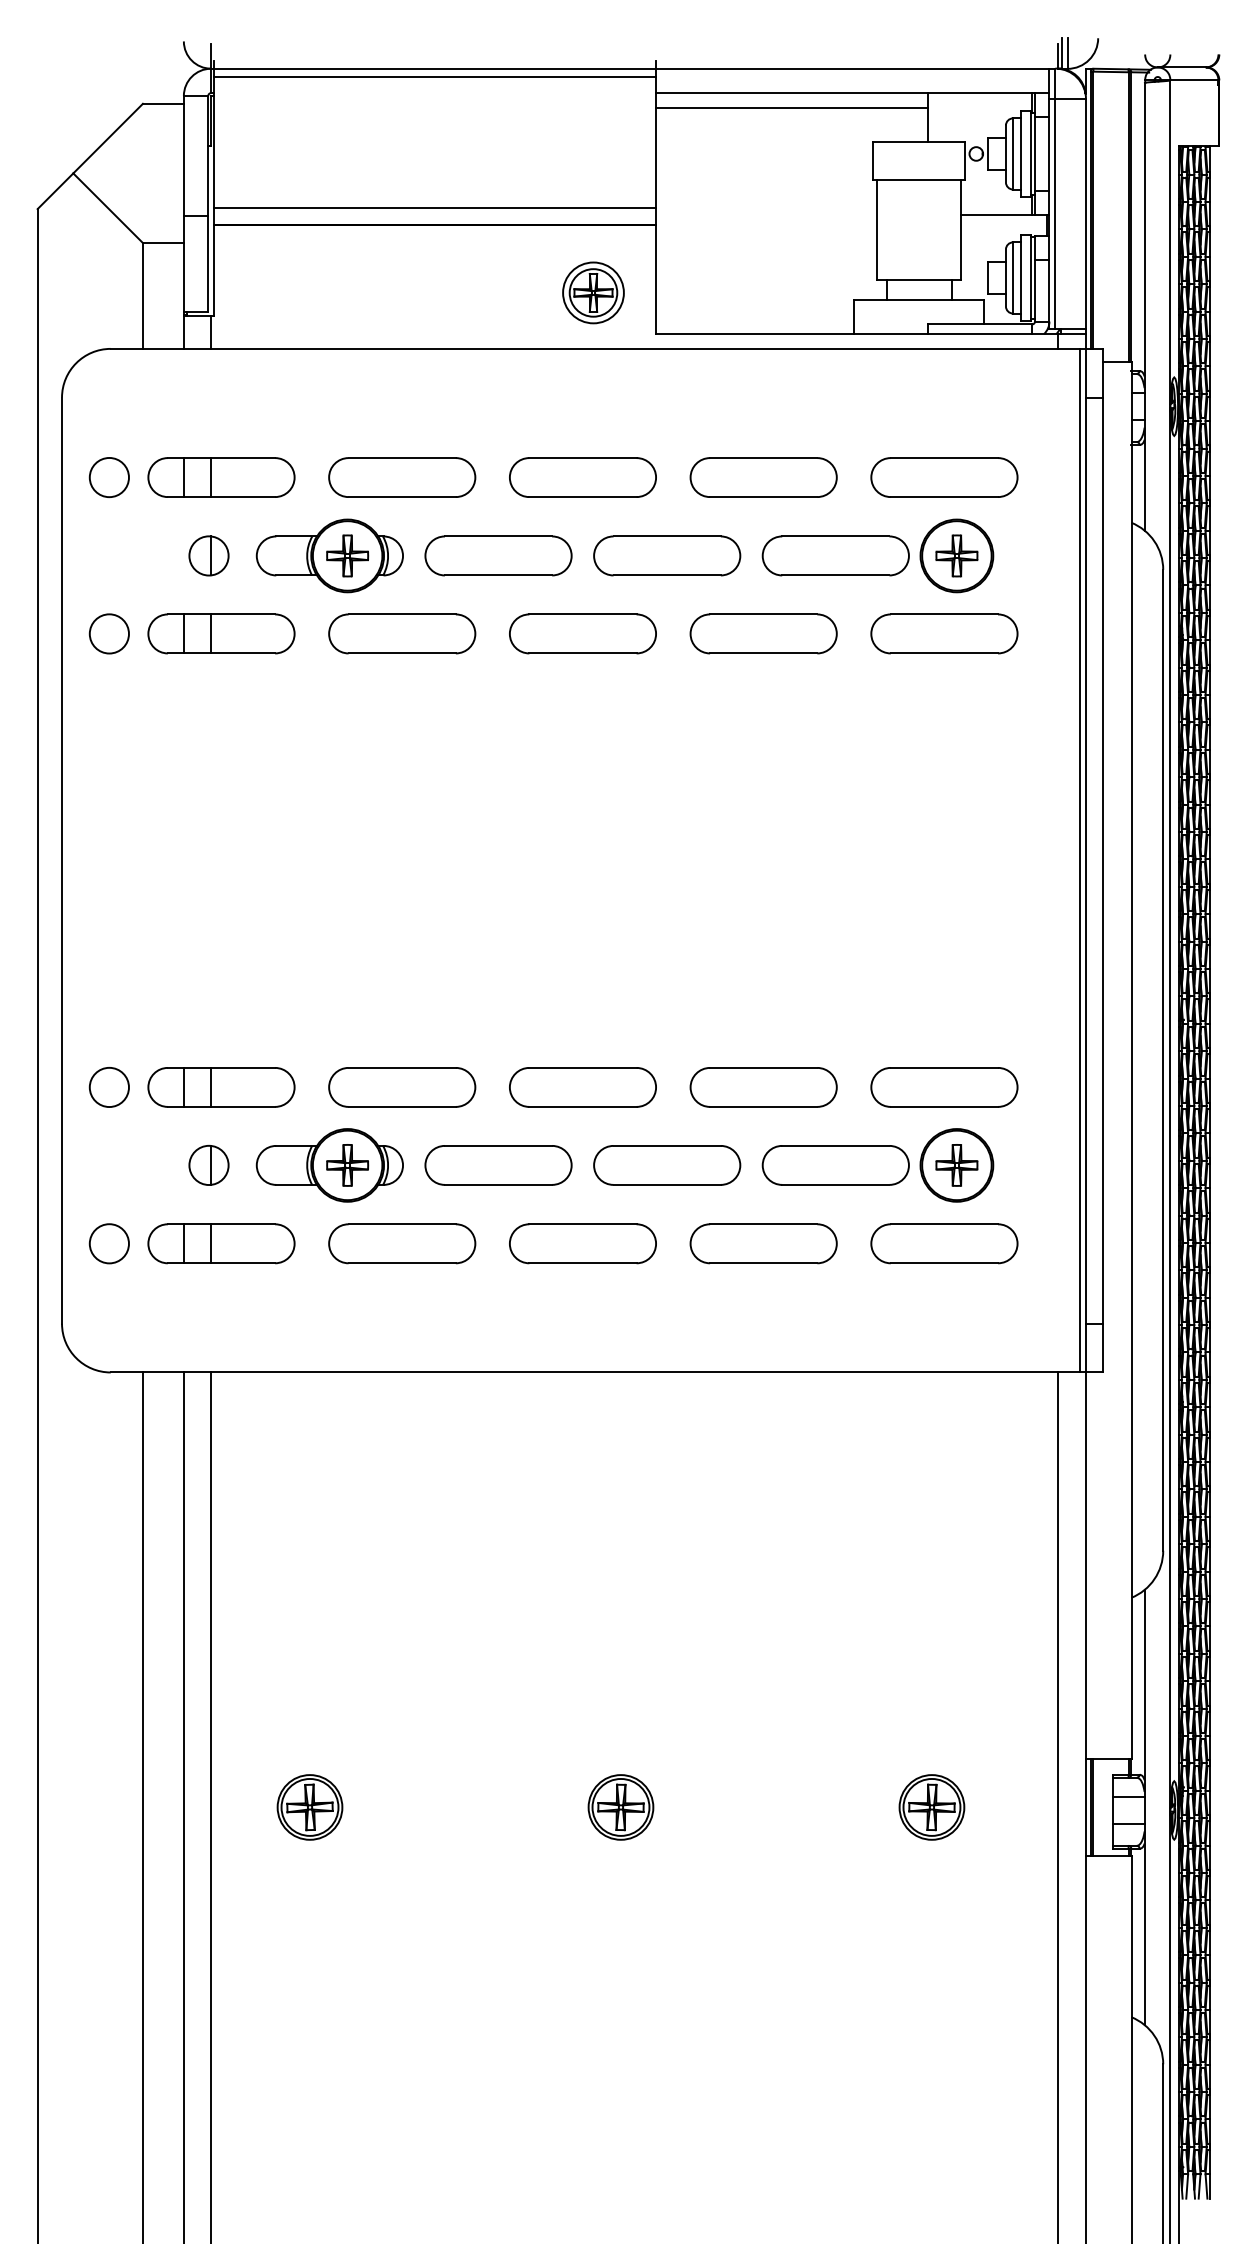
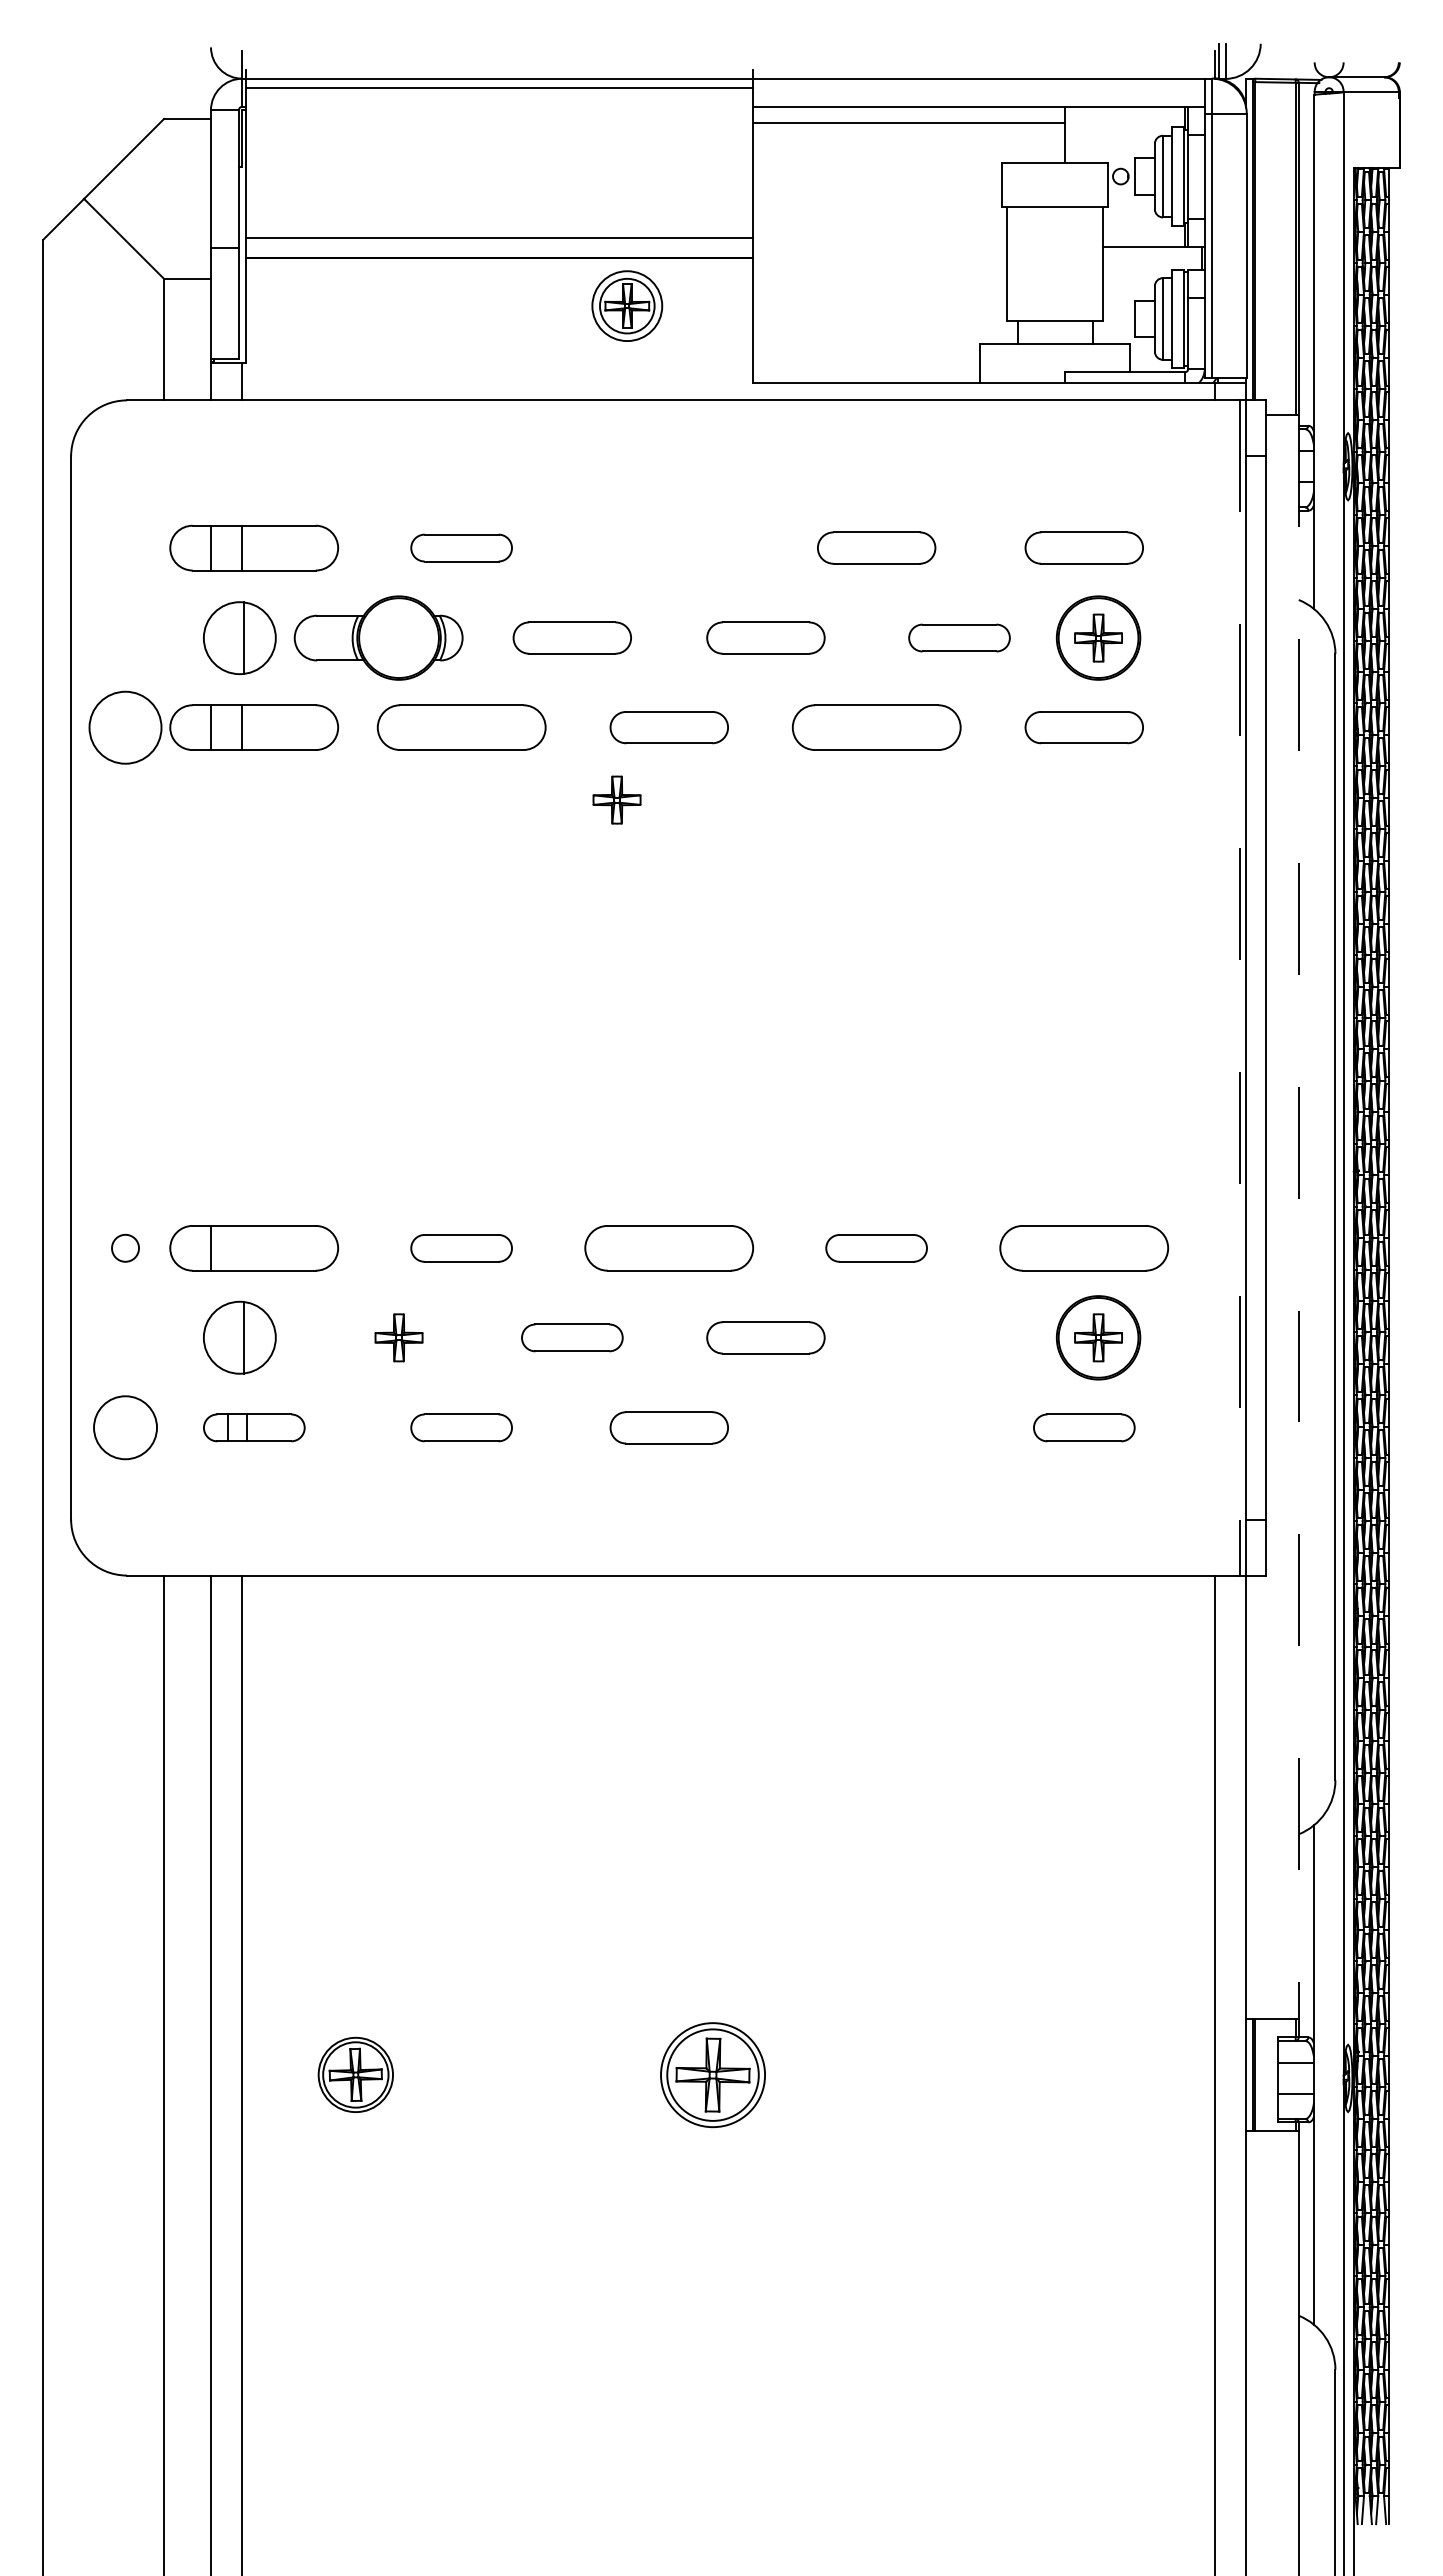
part: (593, 292) -> (627, 305), moved
circle: (109, 477) -> (125, 547), removed
part: (402, 477) -> (461, 547), size x0.6
part: (583, 477) -> (669, 547), removed
part: (763, 477) -> (876, 547), size x0.7
part: (944, 477) -> (1084, 547), size x0.7
part: (208, 555) -> (239, 637), size x1.6
part: (347, 555) -> (616, 799), moved
part: (498, 555) -> (572, 637), size x0.7
part: (666, 555) -> (765, 637), size x0.7
part: (835, 555) -> (959, 637), size x0.6
circle: (109, 633) -> (125, 727), size x1.6
part: (583, 633) -> (669, 727), size x0.7
part: (944, 633) -> (1084, 727), size x0.7
line: (1079, 860) -> (1239, 987), solid -> dashed
line: (1131, 1060) -> (1299, 1217), solid -> dashed
circle: (109, 1086) -> (125, 1247), size x0.6
line: (211, 1086) -> (242, 1247), removed
part: (402, 1087) -> (461, 1248), size x0.6
part: (763, 1087) -> (876, 1248), size x0.6
part: (208, 1165) -> (239, 1337), size x1.6
part: (329, 1165) -> (378, 1337), removed
part: (498, 1165) -> (572, 1337), size x0.6
part: (666, 1165) -> (765, 1337), size x0.7
part: (835, 1165) -> (959, 1337), removed
circle: (109, 1243) -> (125, 1427), size x1.4
part: (221, 1243) -> (254, 1427), size x0.6
part: (402, 1243) -> (461, 1427), size x0.6
part: (583, 1243) -> (669, 1427), size x0.7
part: (763, 1243) -> (876, 1427), removed
part: (944, 1243) -> (1084, 1427), size x0.6
part: (620, 1807) -> (712, 2074), size x1.4
part: (931, 1807) -> (1069, 2074), removed

